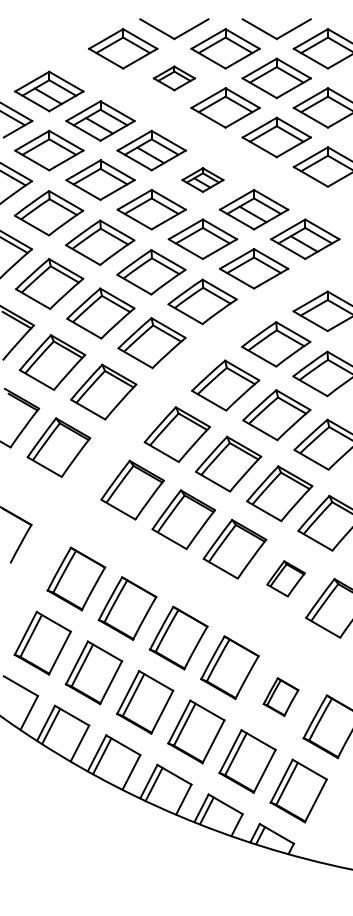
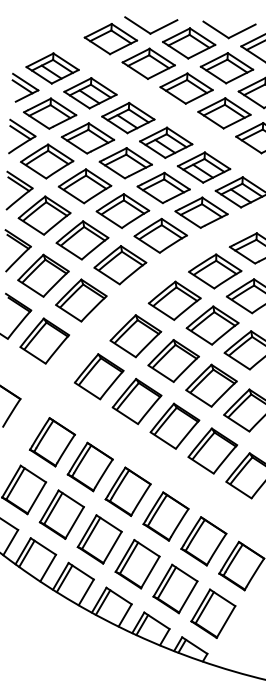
part: (174, 78) -> (148, 63), size x1.67
part: (202, 179) -> (165, 142), size x1.67
part: (285, 578) -> (212, 450), size x1.67
part: (280, 696) -> (203, 540), size x1.67

